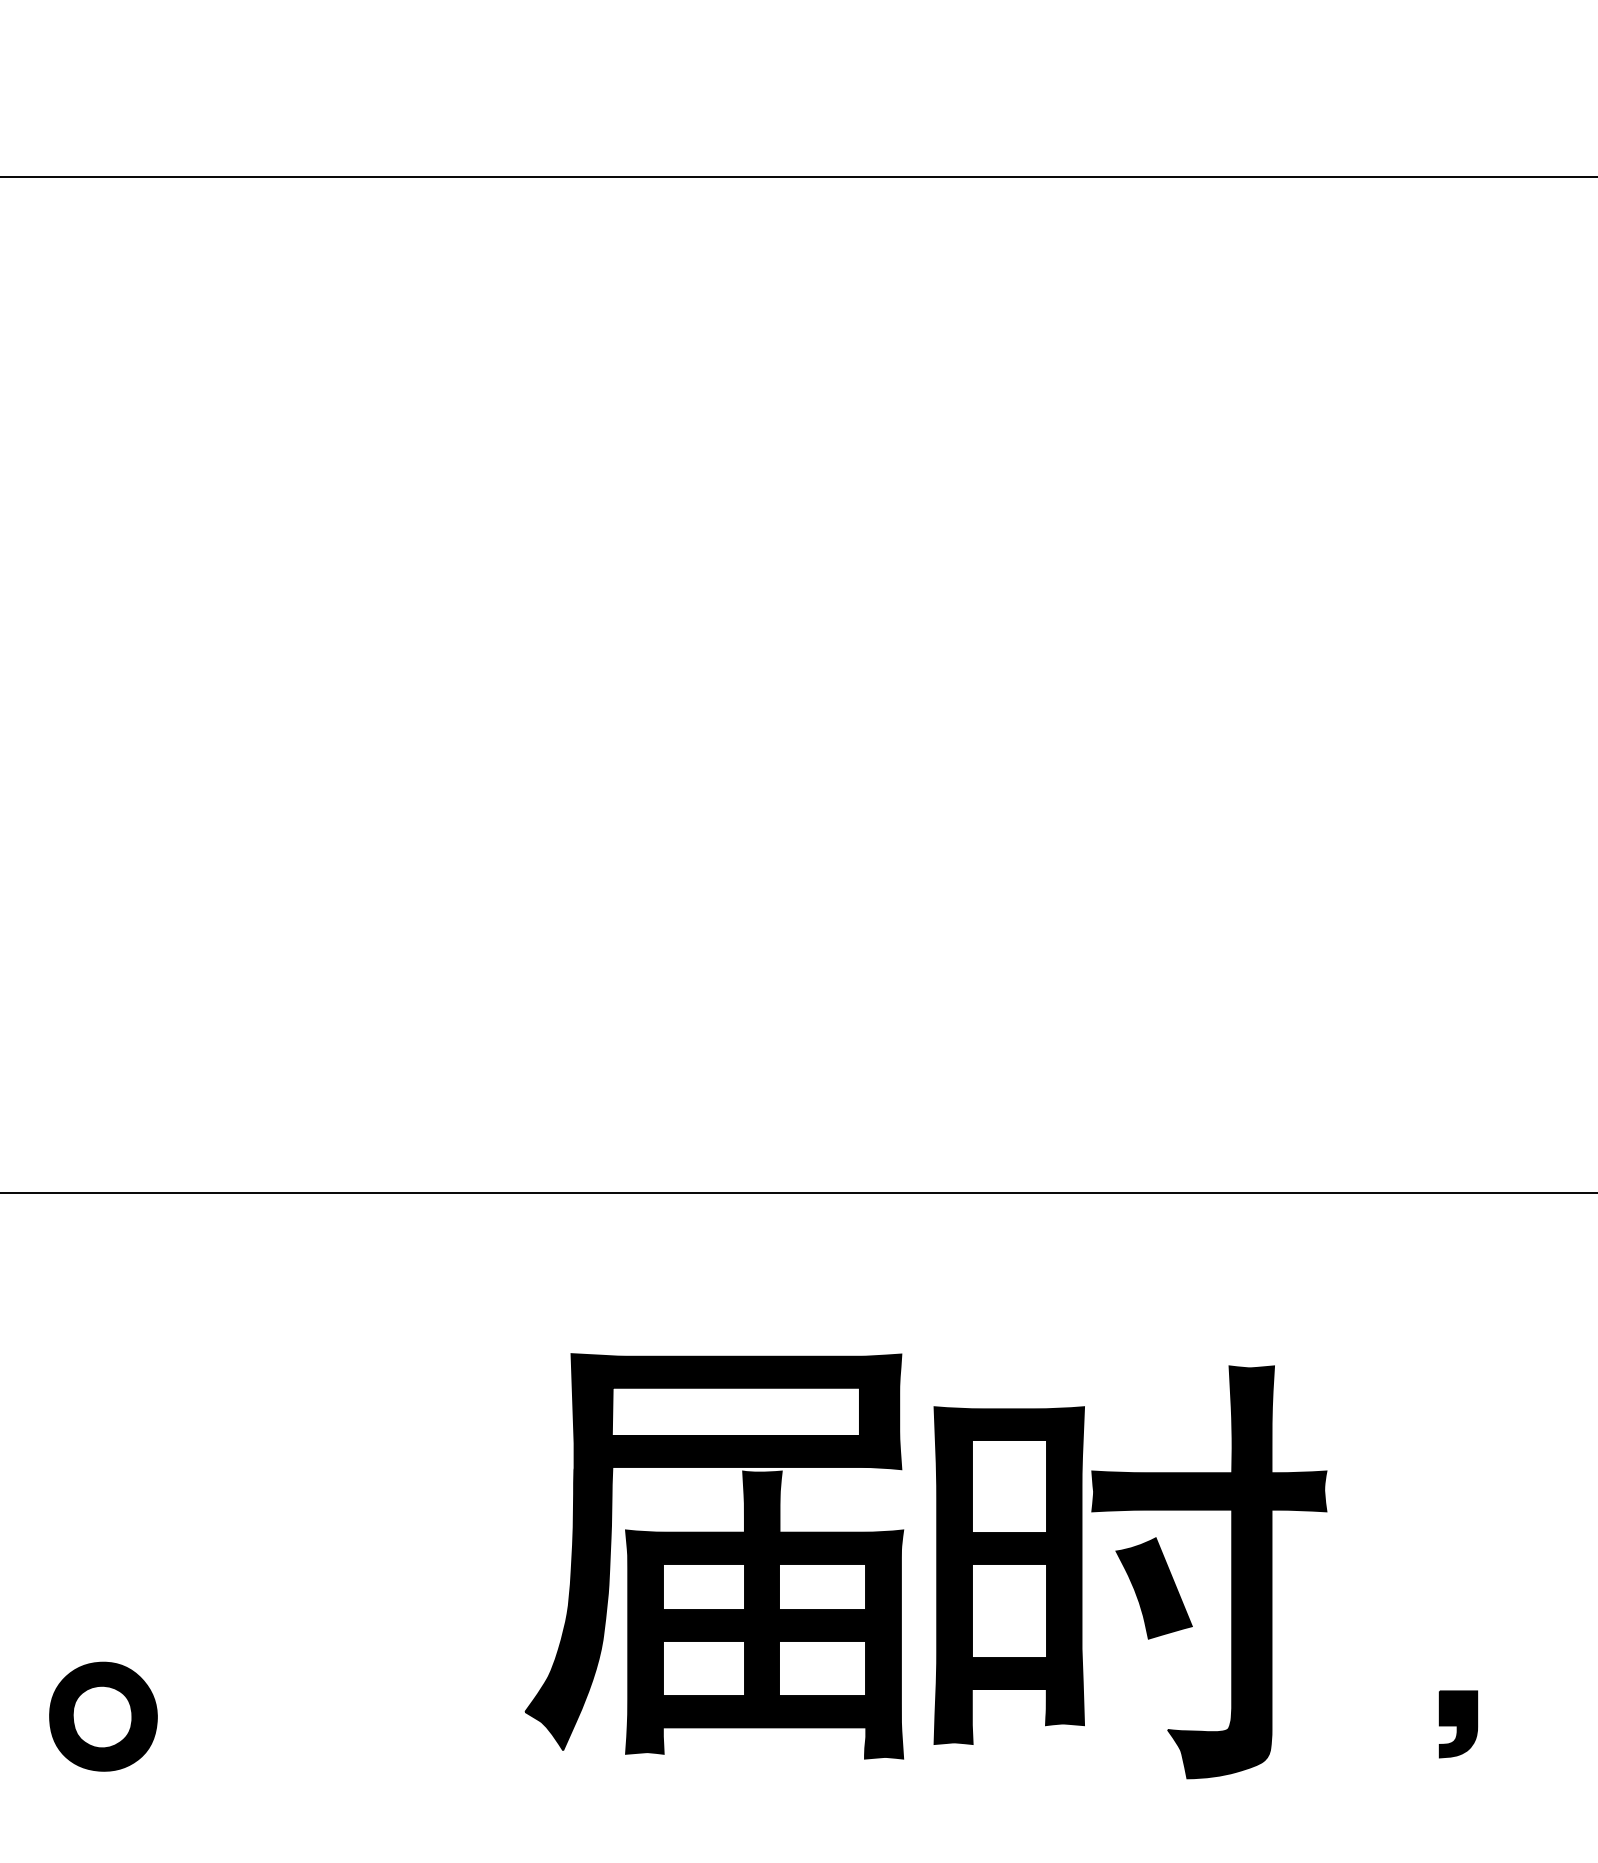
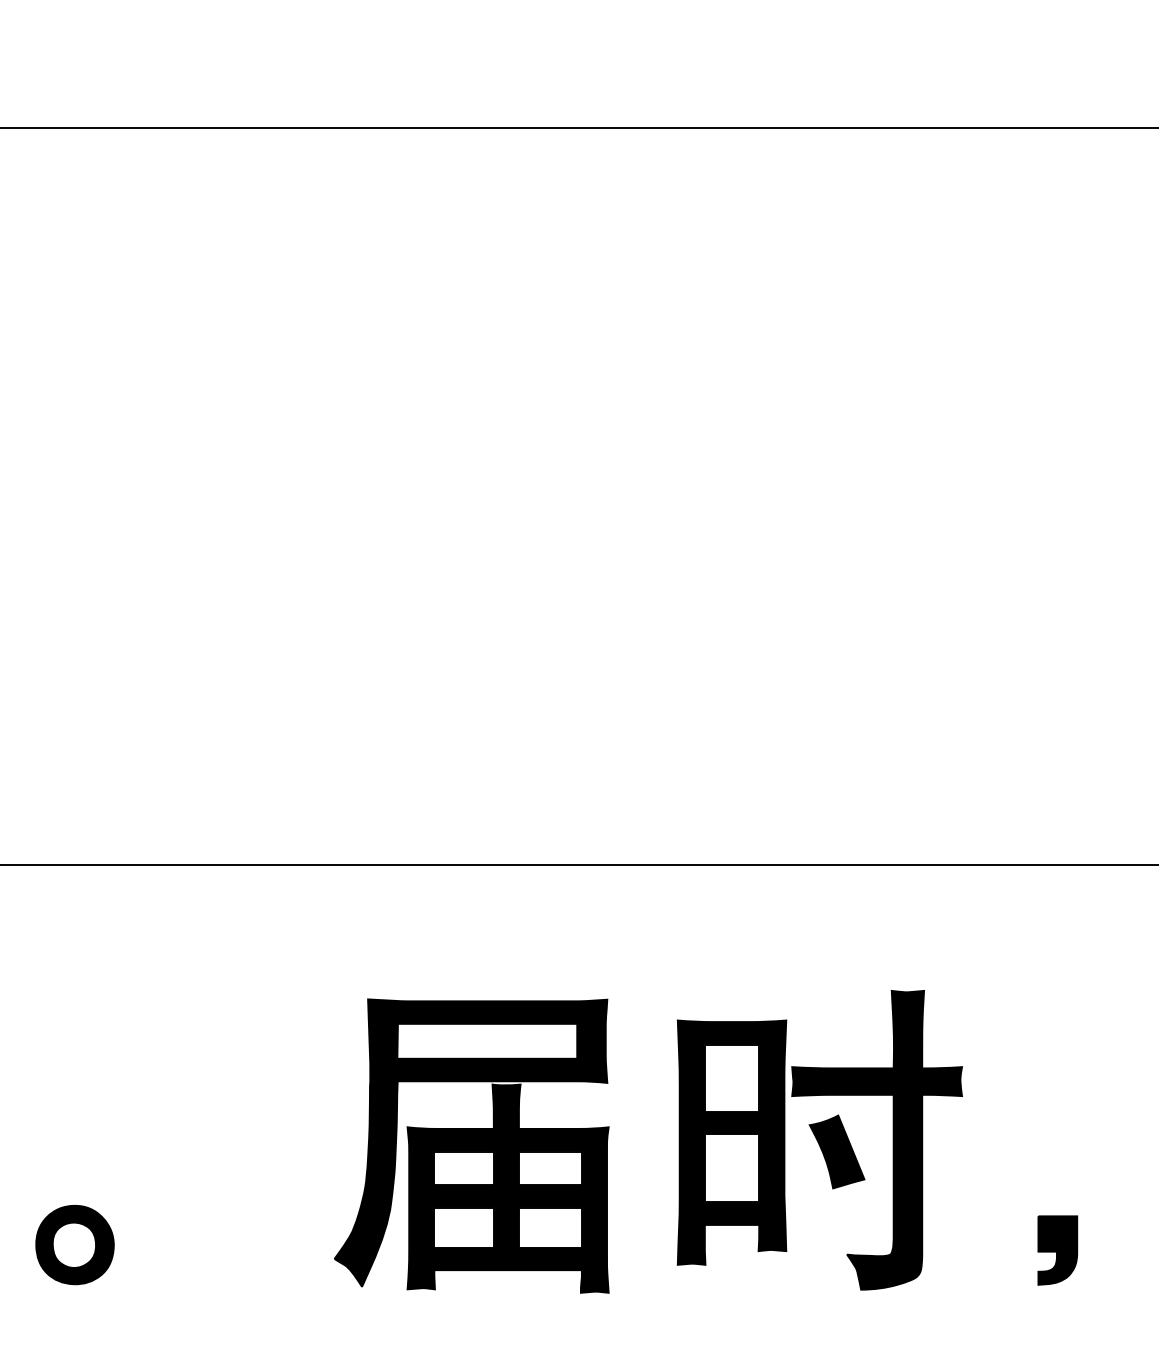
part: (714, 1556) -> (471, 1146), moved
part: (1458, 1724) -> (1057, 1250), size x1.43

